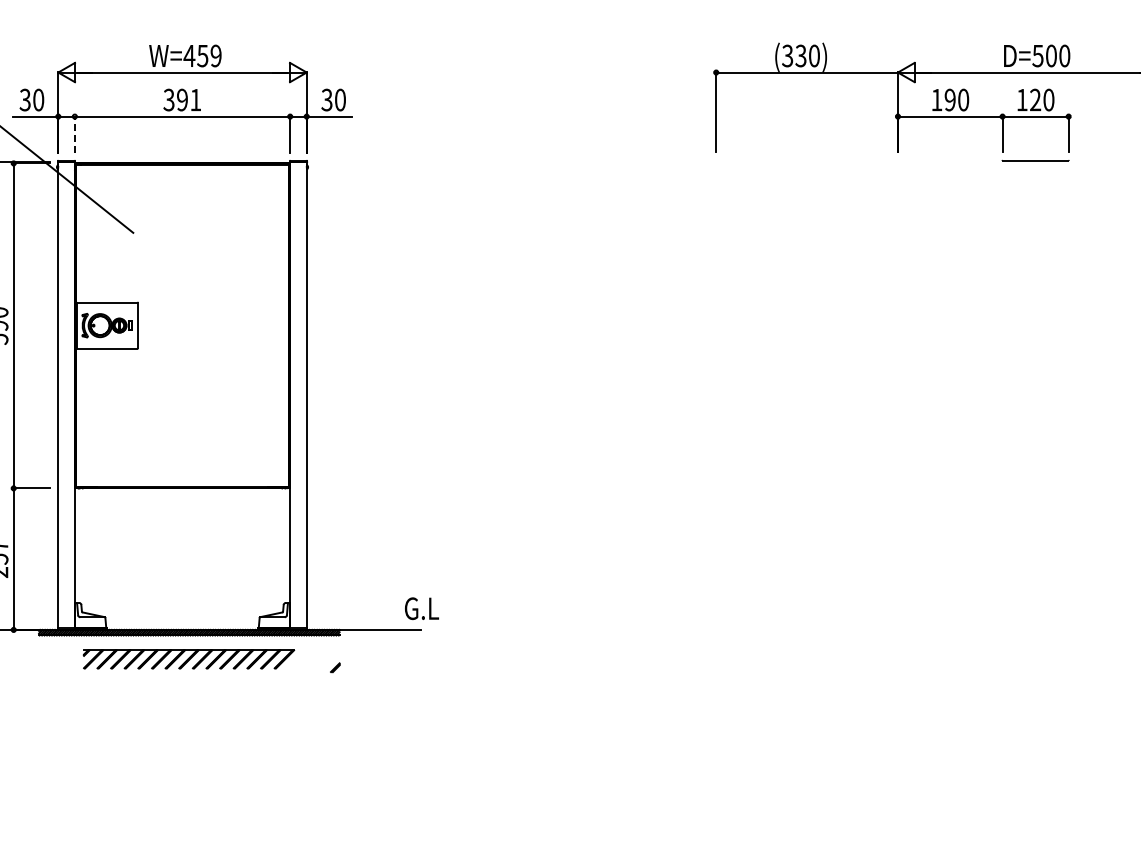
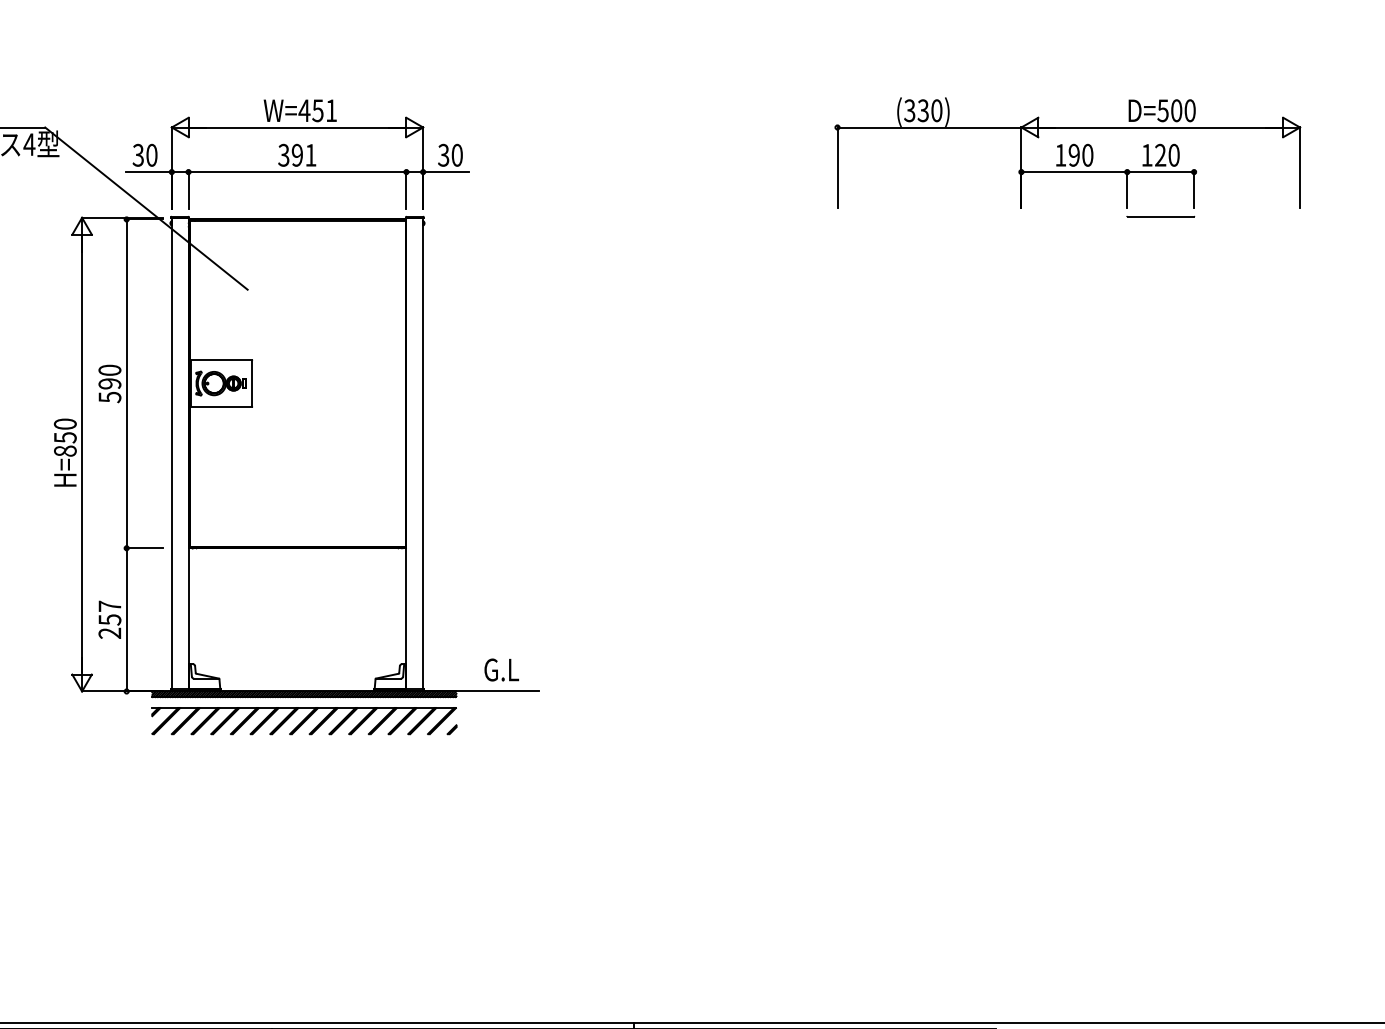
text: (216, 55) -> (331, 110), W=459 -> W=451
line: (74, 134) -> (188, 190), dashed -> solid
text: (421, 608) -> (501, 669), moved
part: (188, 659) -> (303, 721), size x1.43

